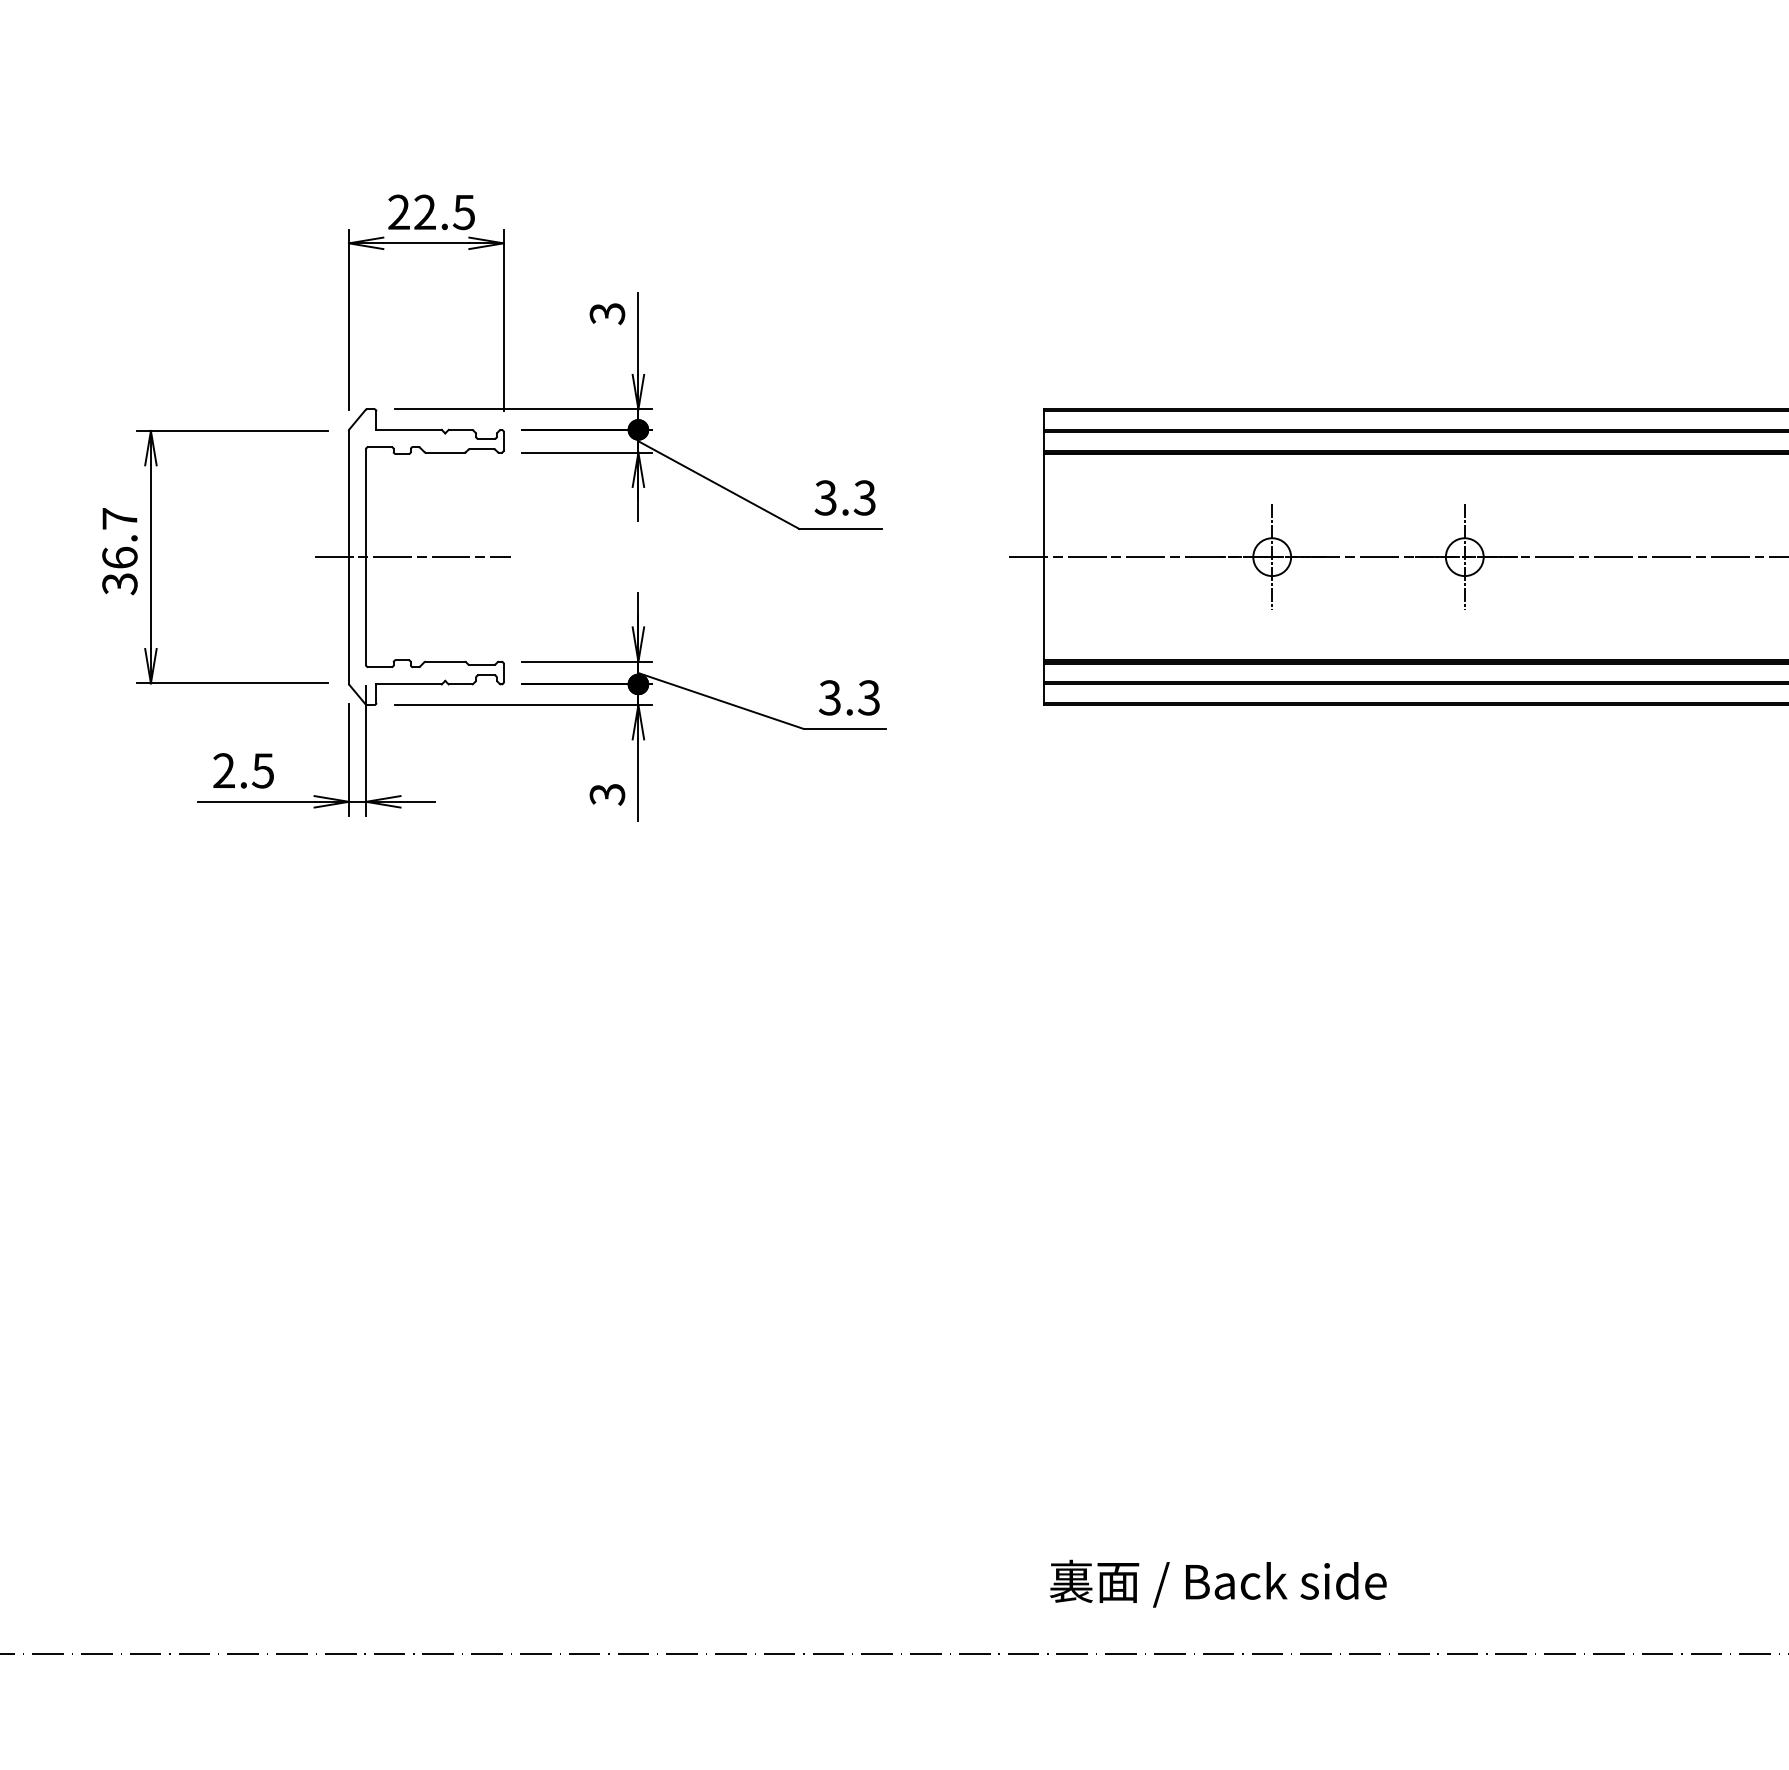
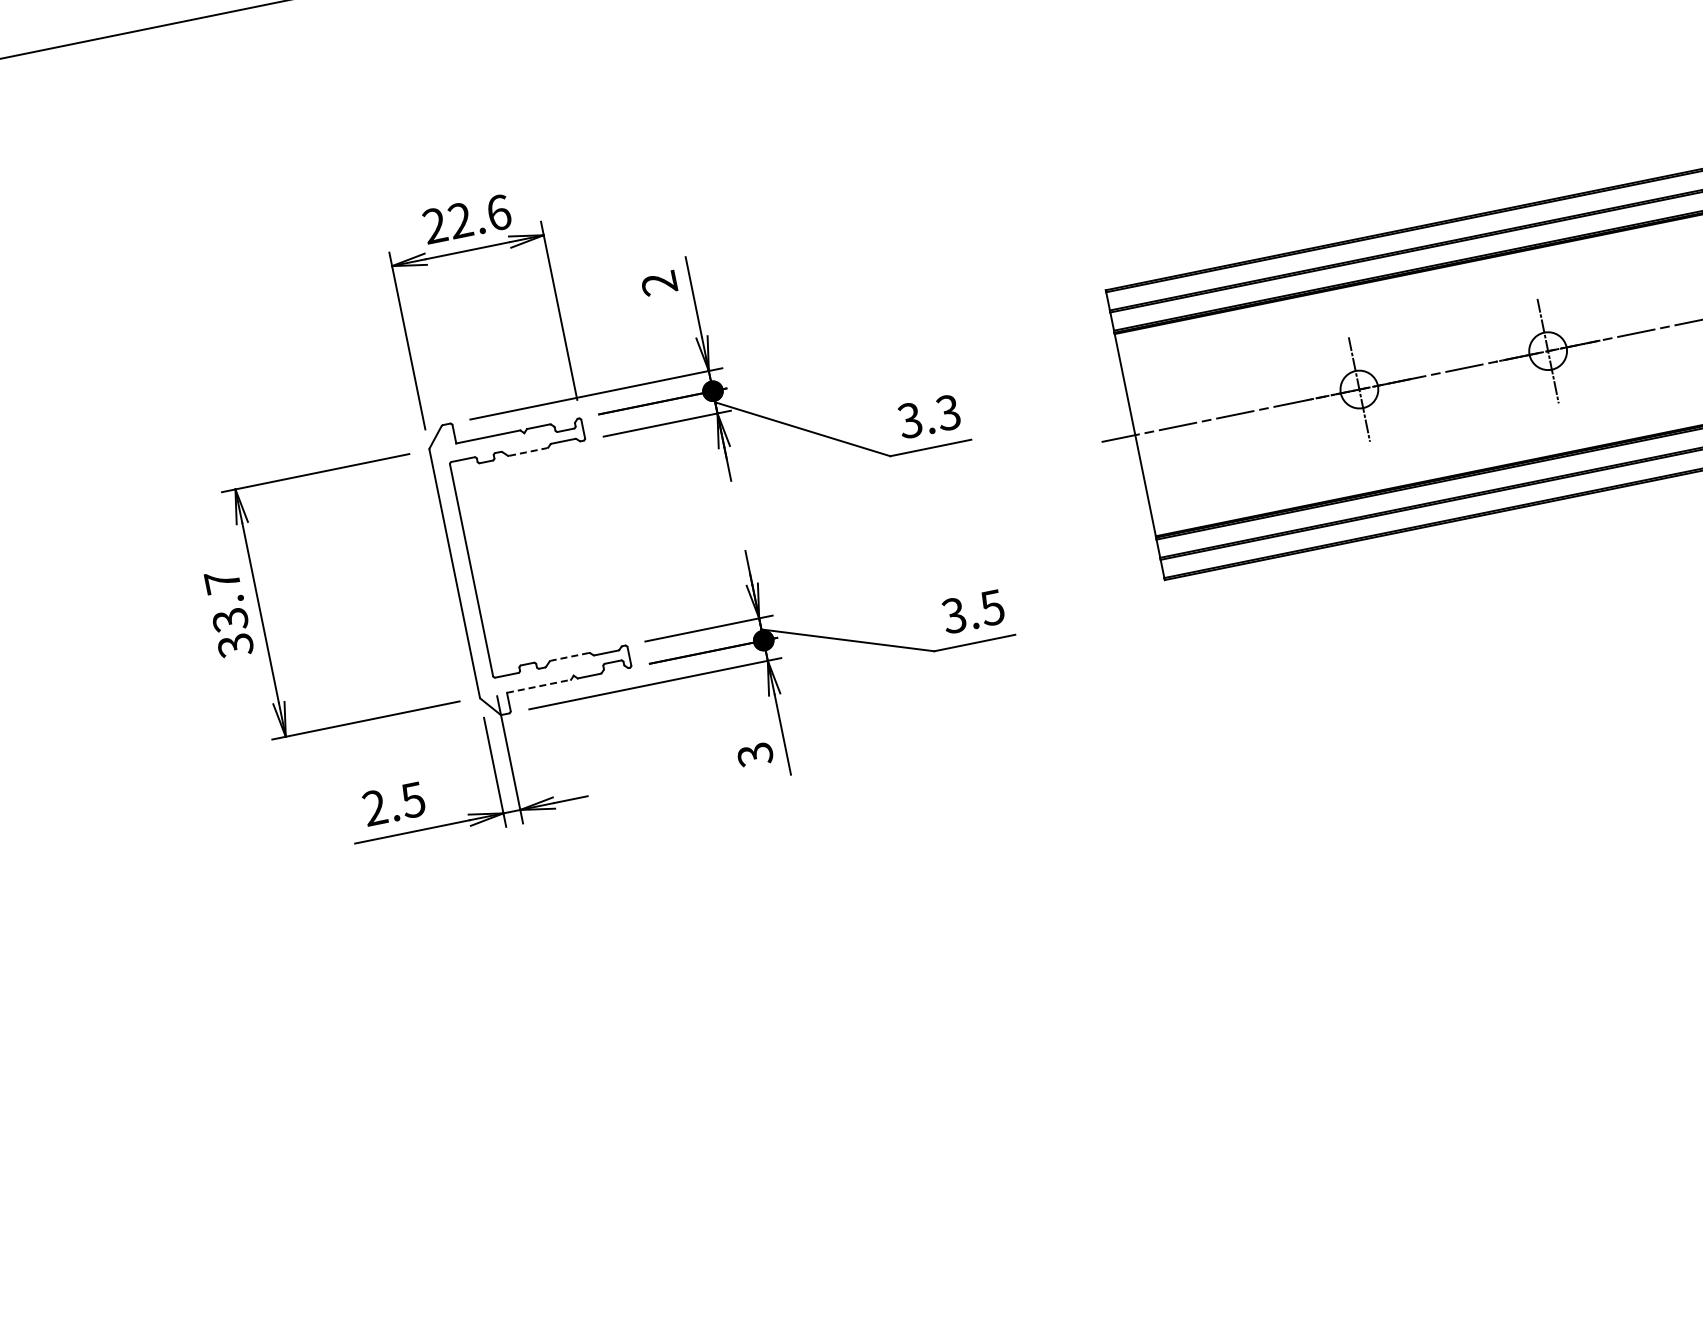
text: (463, 212) -> (498, 213), 22.5 -> 22.6
text: (607, 314) -> (659, 284), 3 -> 2
line: (445, 452) -> (528, 451), solid -> dashed
text: (119, 557) -> (229, 619), 36.7 -> 33.7
line: (412, 557) -> (517, 561), removed
line: (444, 661) -> (569, 656), solid -> dashed
line: (409, 684) -> (539, 686), solid -> dashed
text: (868, 697) -> (991, 607), 3.3 -> 3.5

